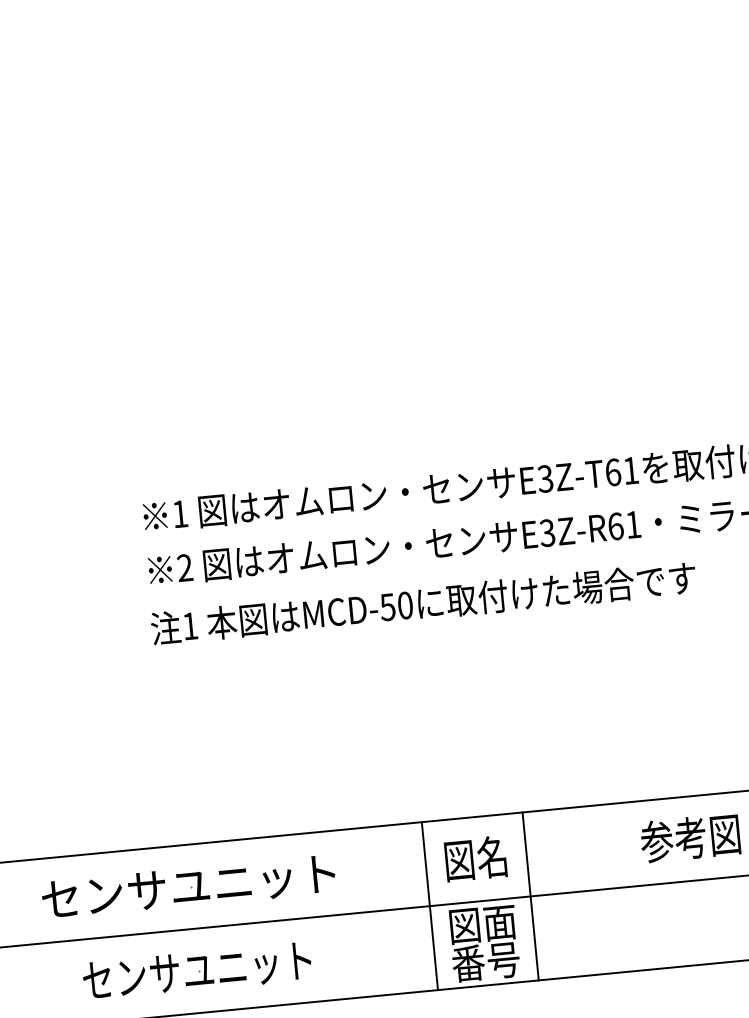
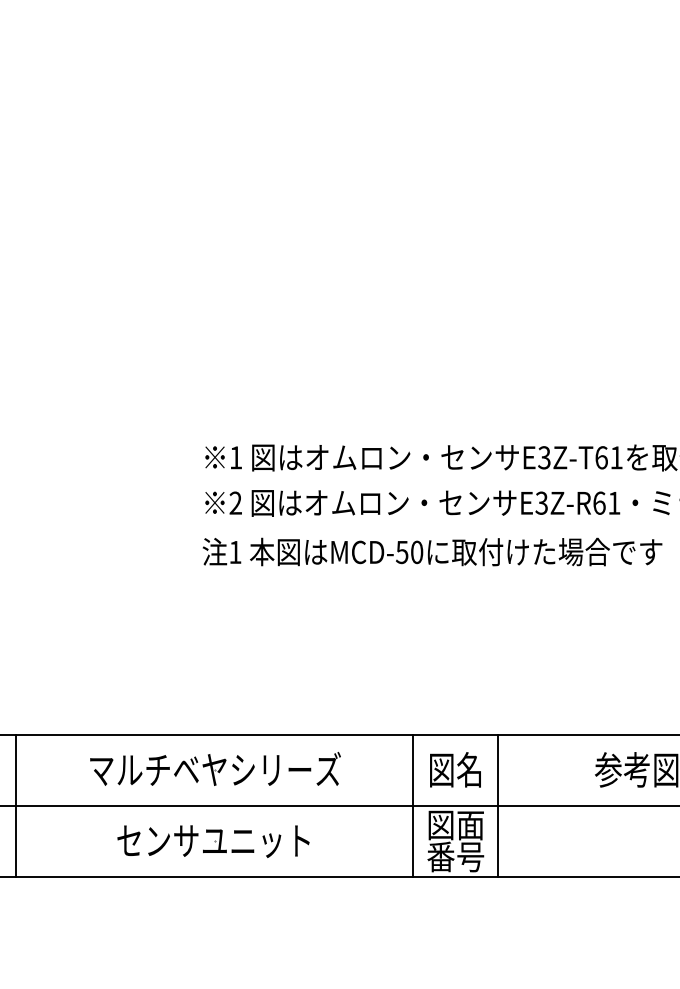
text: (190, 885) -> (214, 769), センサユニット -> マルチベヤシリーズ

